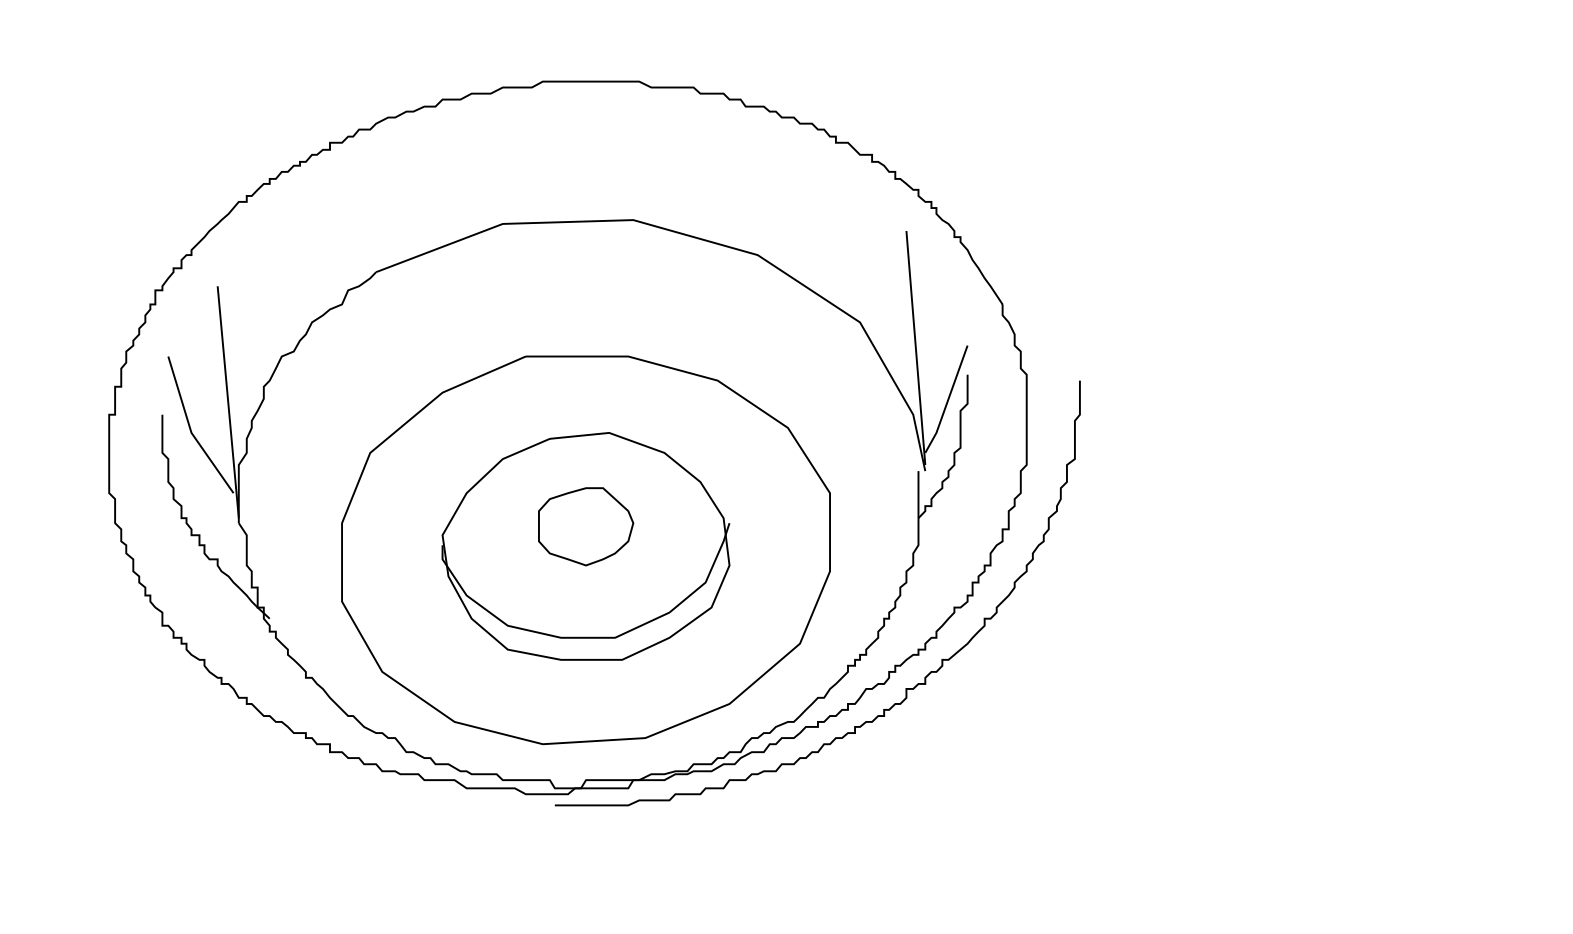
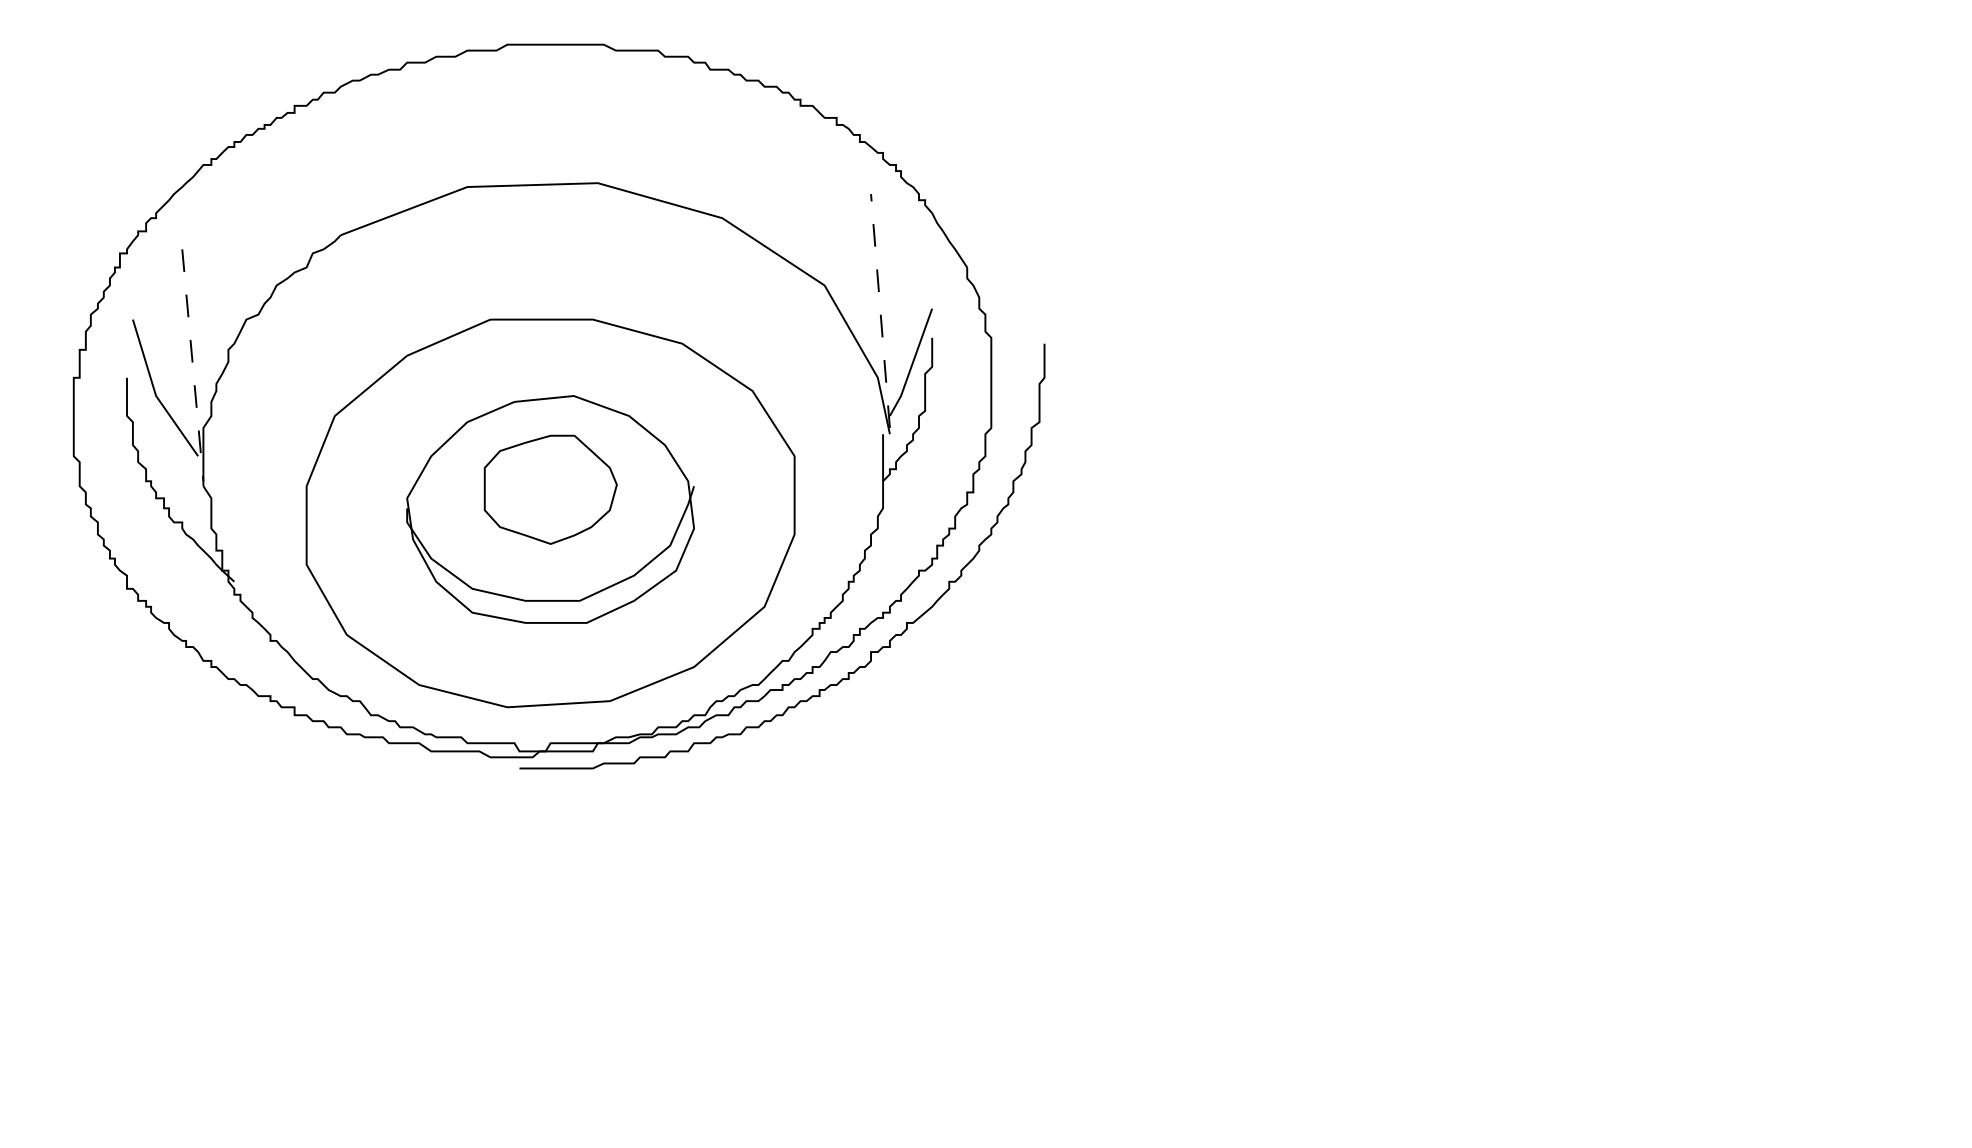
line: (915, 347) -> (880, 310), solid -> dashed
line: (227, 402) -> (192, 365), solid -> dashed
part: (585, 526) -> (550, 489), size x1.4

